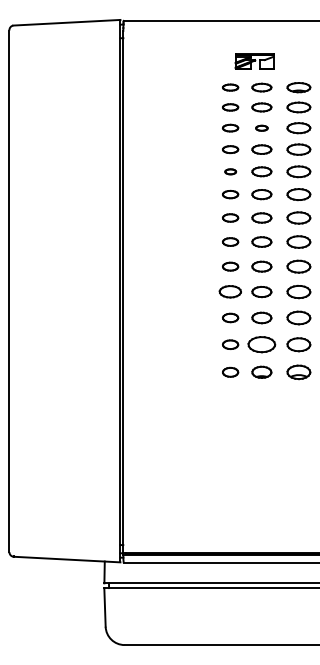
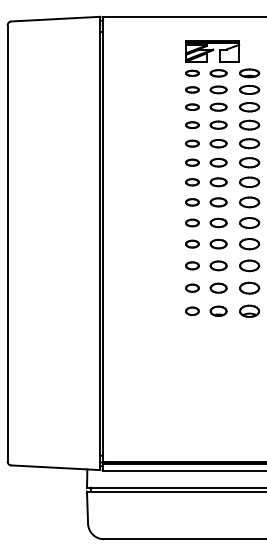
part: (254, 61) -> (212, 51), size x1.67
part: (261, 128) -> (218, 107), size x1.67
part: (230, 171) -> (192, 143), size x1.43
part: (230, 292) -> (192, 244), size x0.71
part: (261, 344) -> (218, 288), size x0.71

